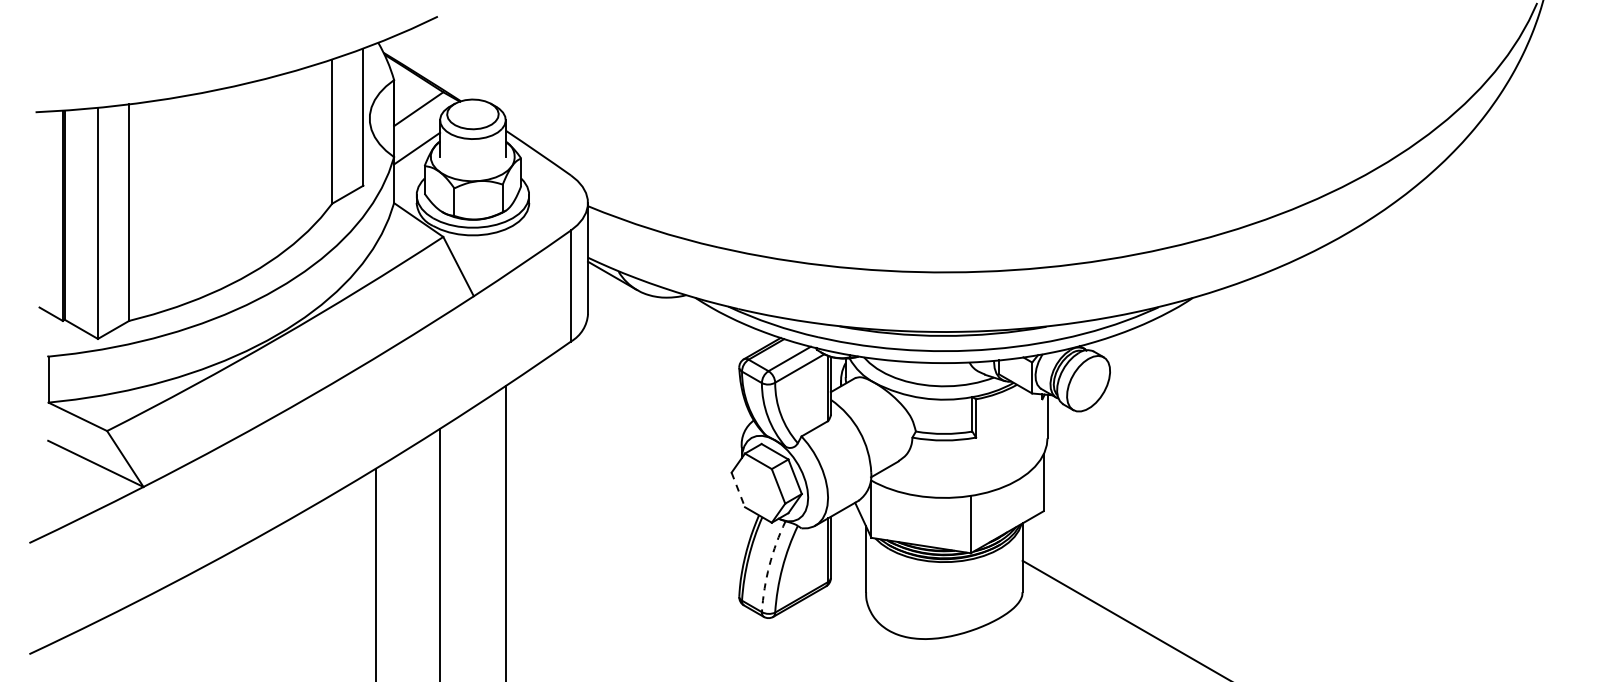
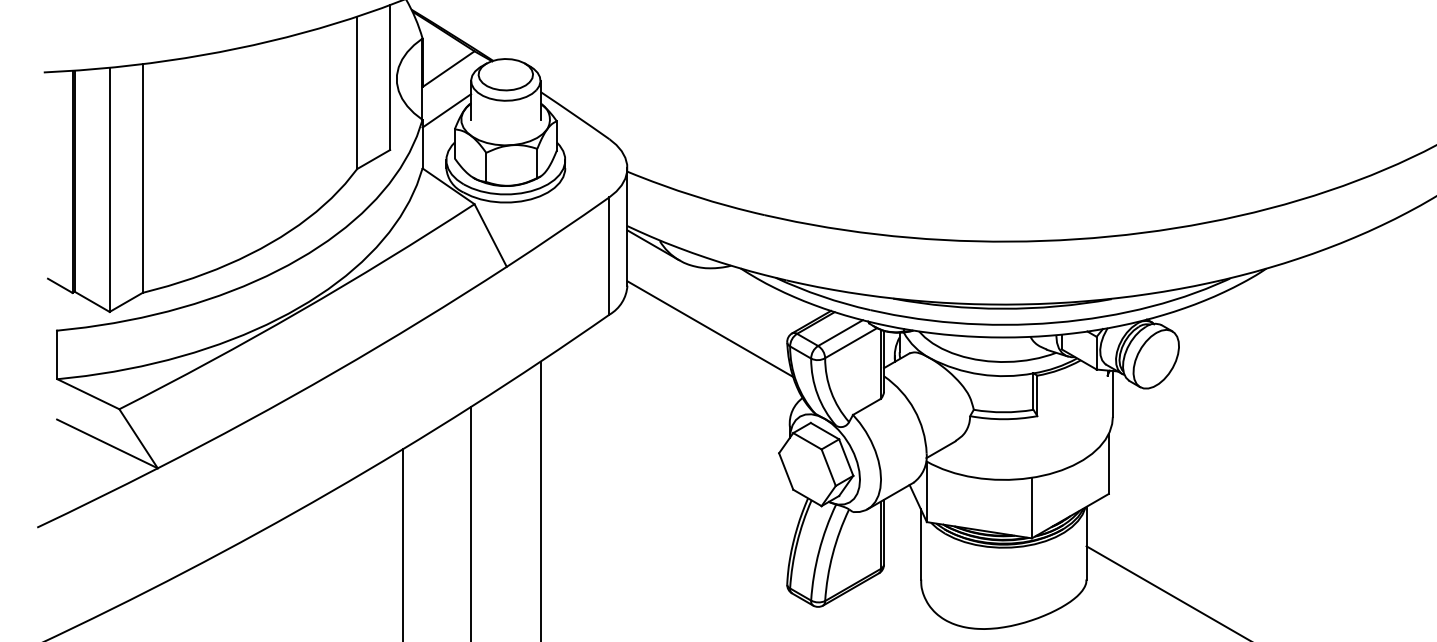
line: (666, 354) -> (710, 328), added
line: (738, 489) -> (786, 471), dashed -> solid
arc: (769, 565) -> (819, 551), dashed -> solid

